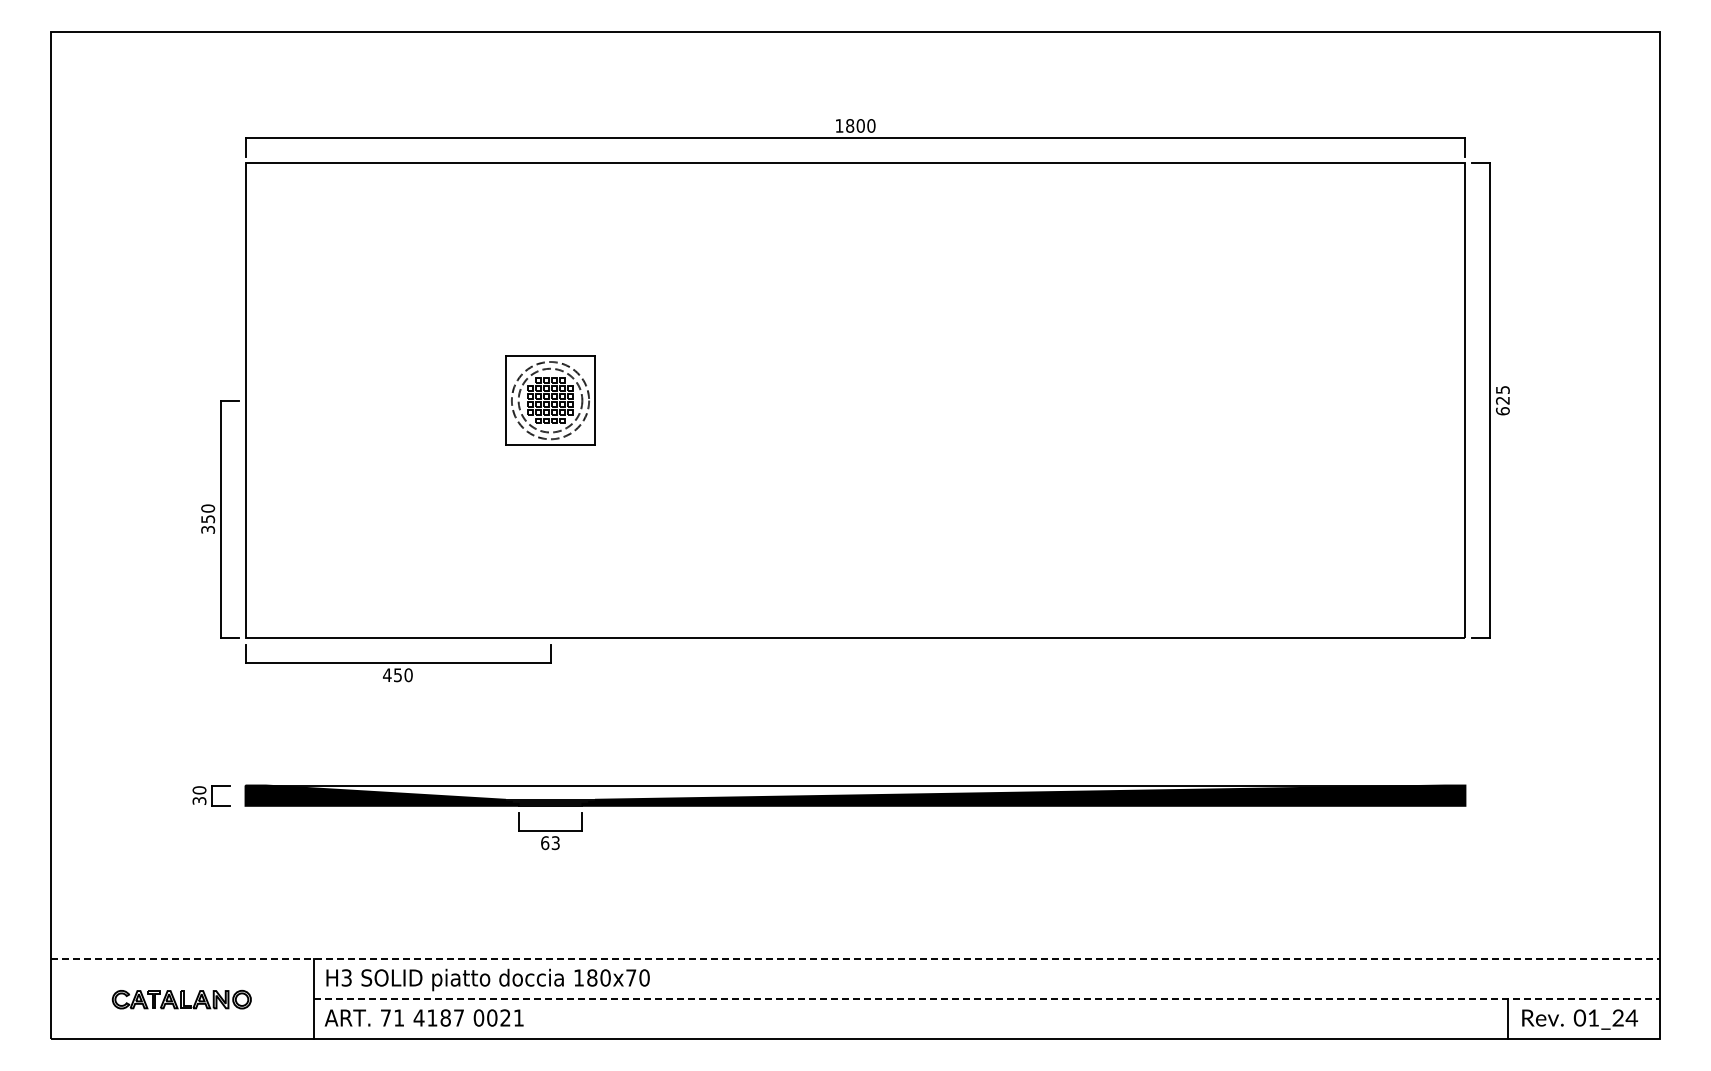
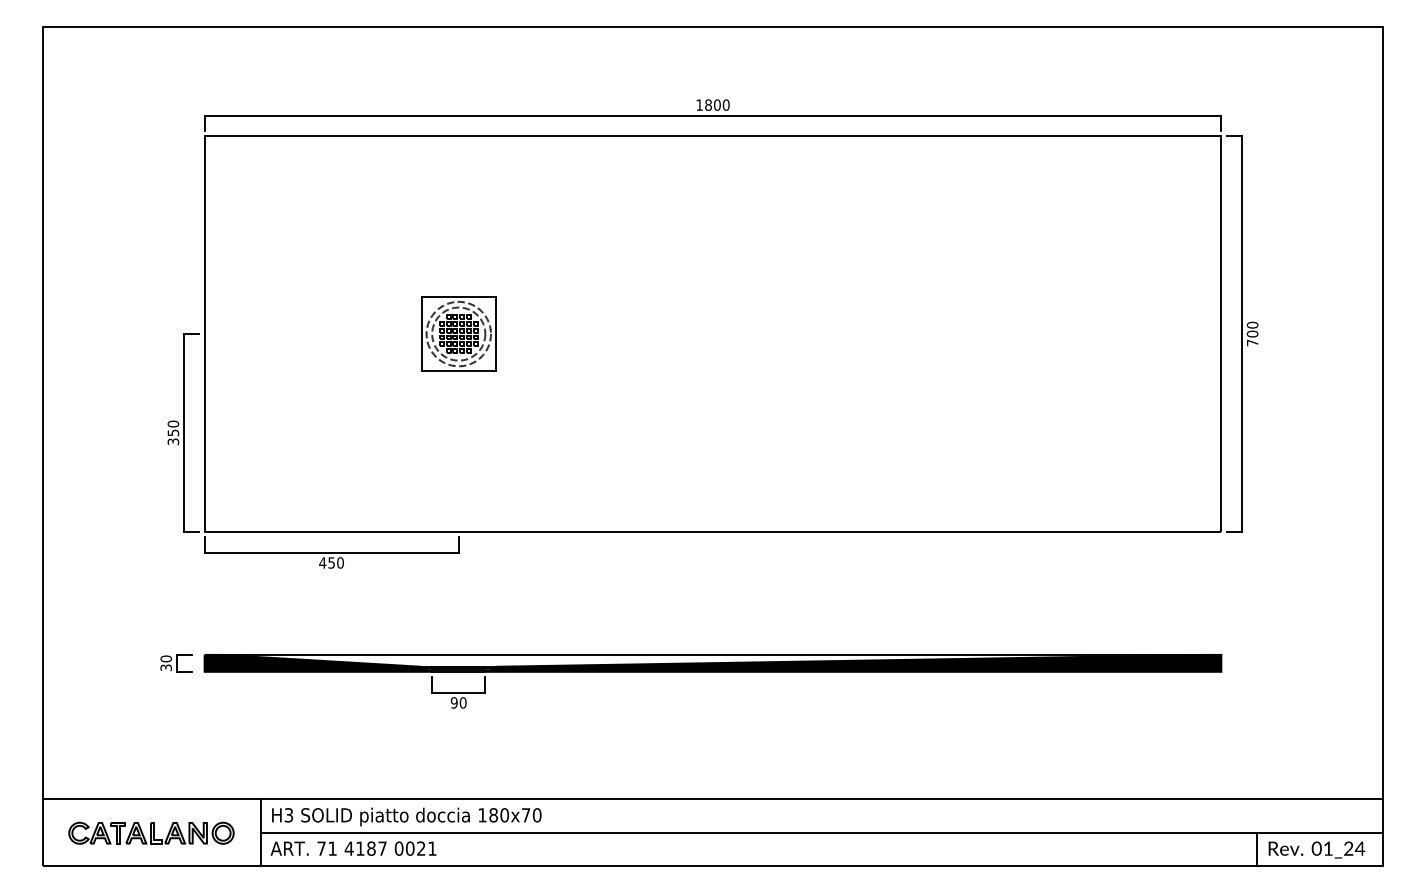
text: (1502, 400) -> (1252, 333), 625 -> 700
text: (550, 843) -> (458, 703), 63 -> 90
line: (855, 958) -> (713, 799), dashed -> solid
line: (986, 998) -> (822, 832), dashed -> solid
part: (181, 999) -> (151, 833), size x1.43

